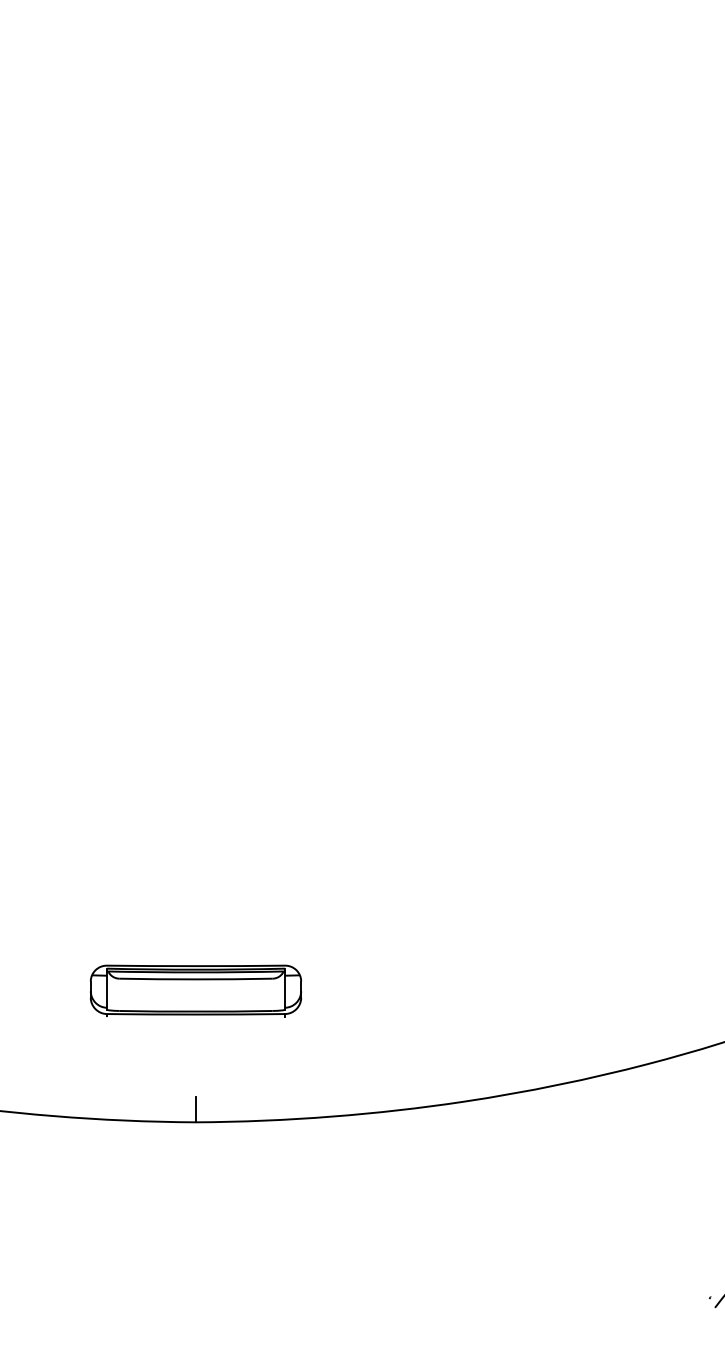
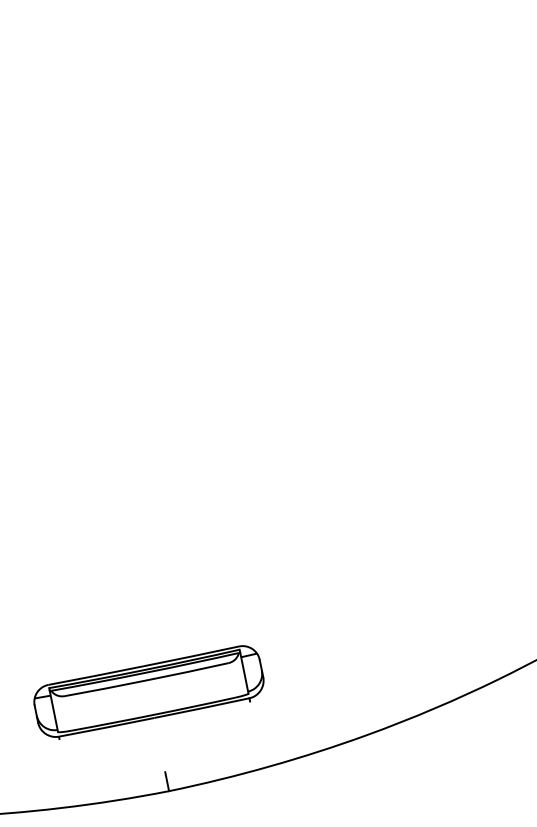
part: (195, 990) -> (148, 692), size x1.43

